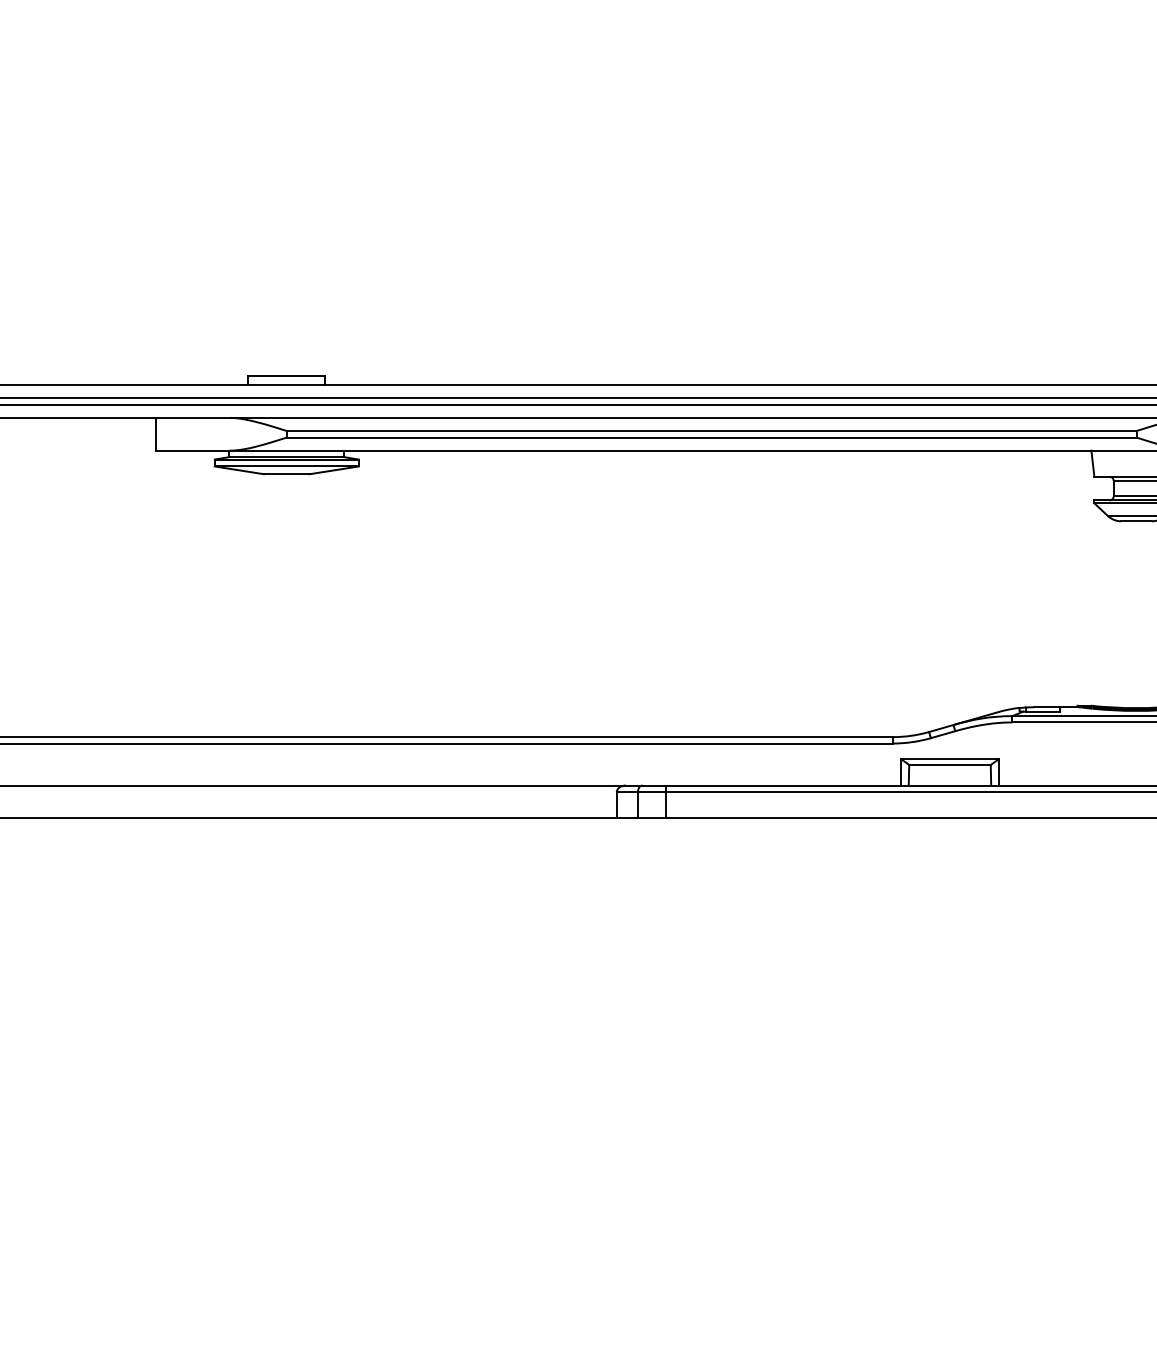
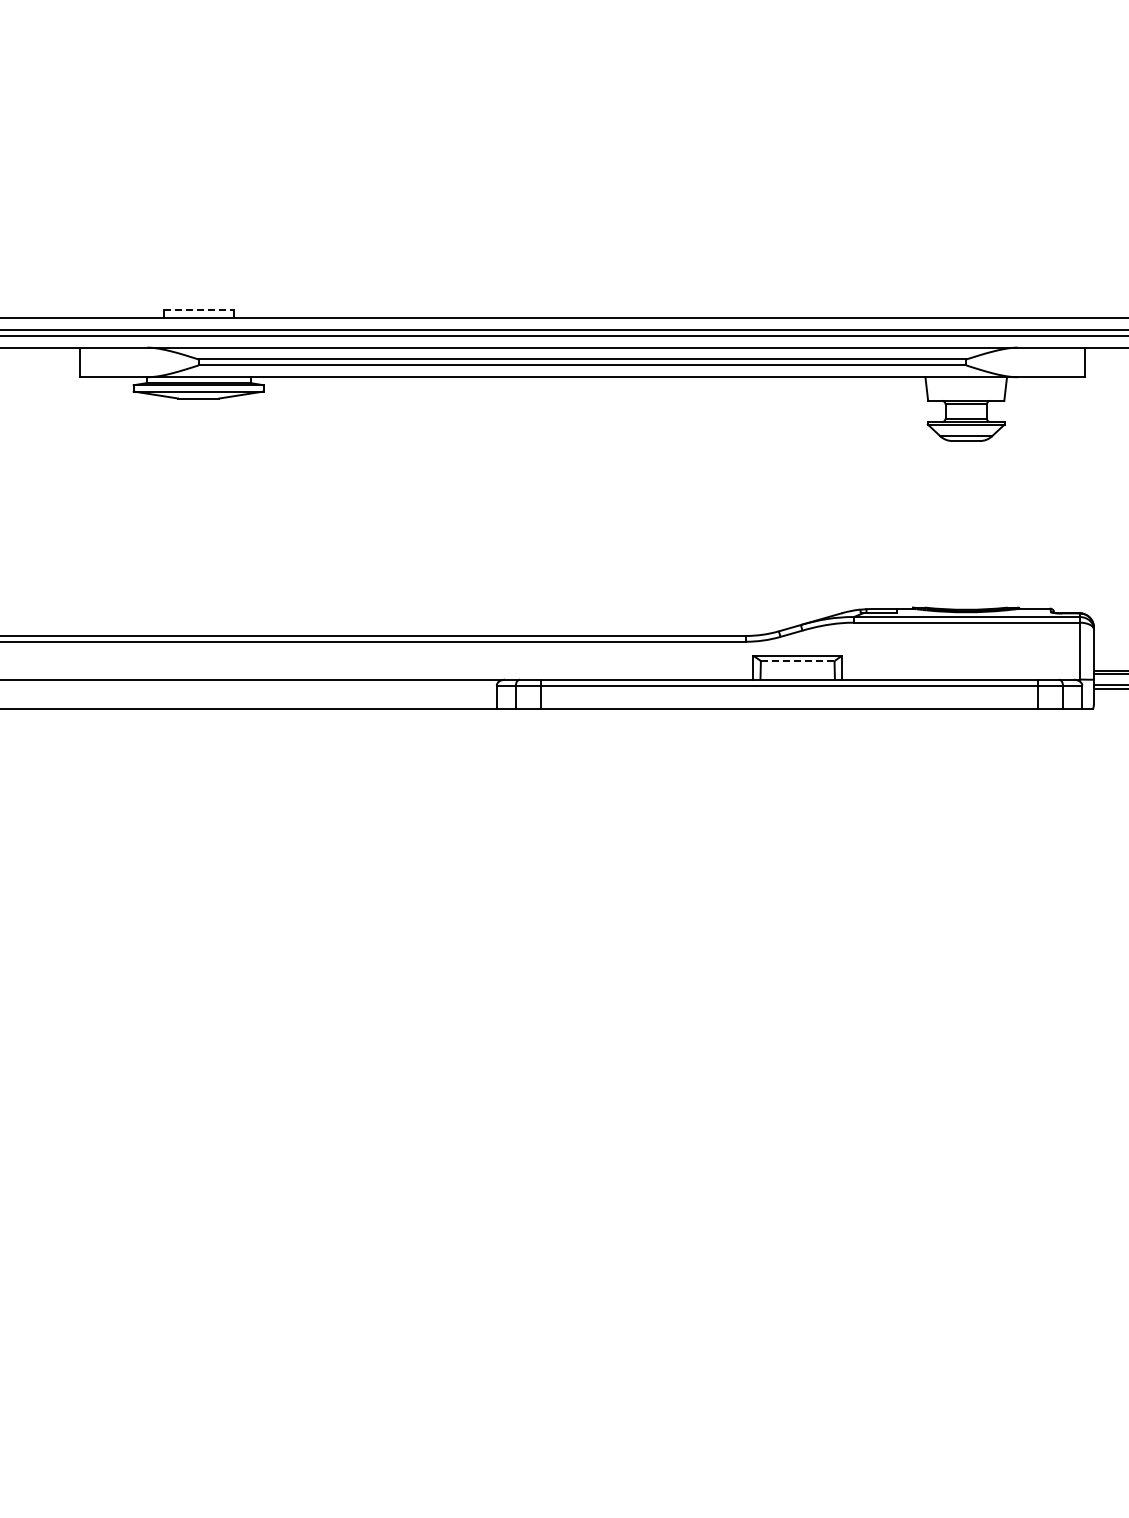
line: (286, 375) -> (198, 309), solid -> dashed
line: (949, 765) -> (797, 661), solid -> dashed

